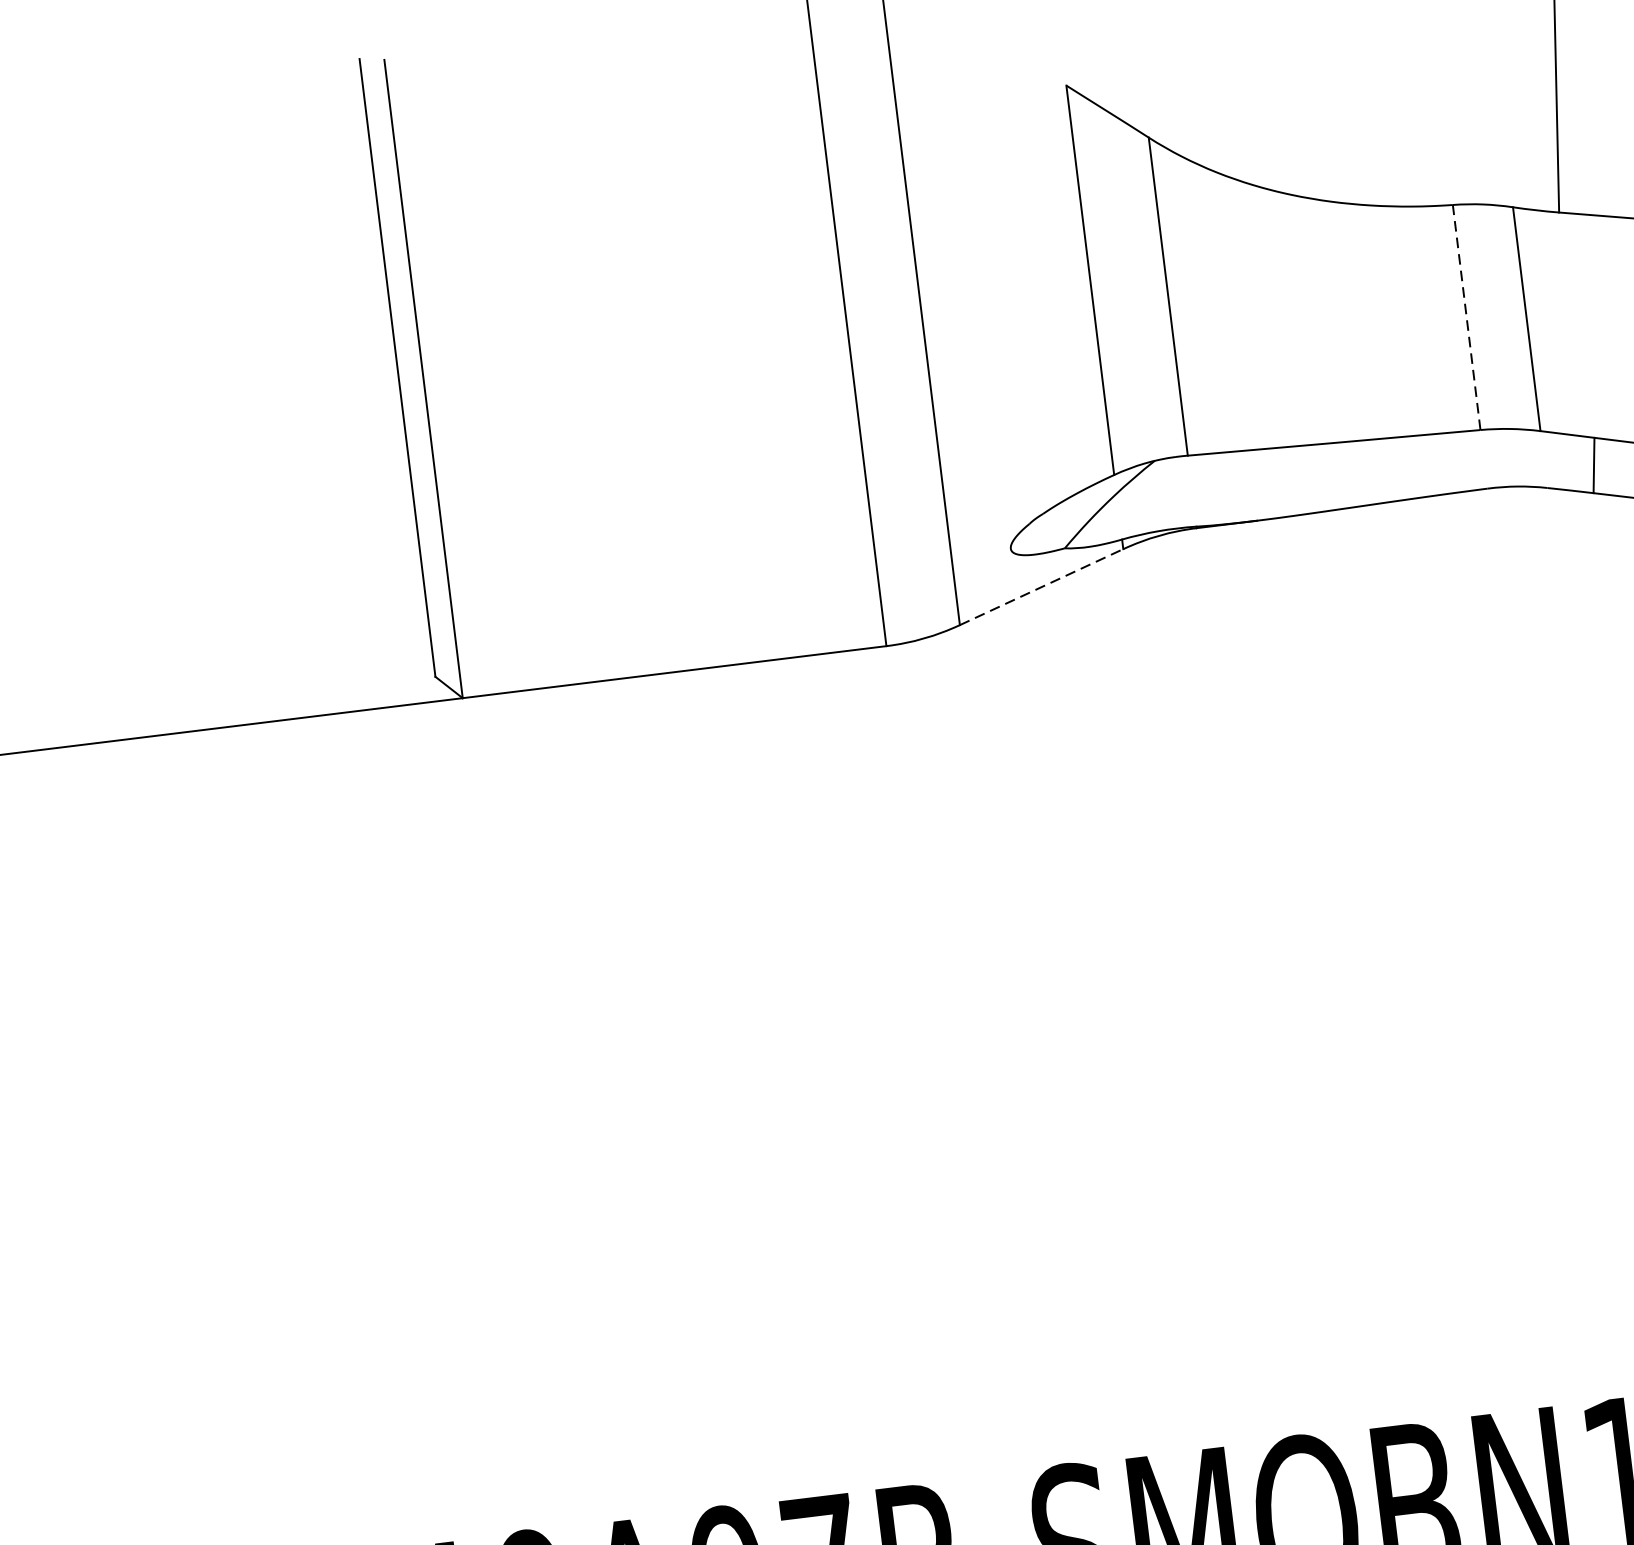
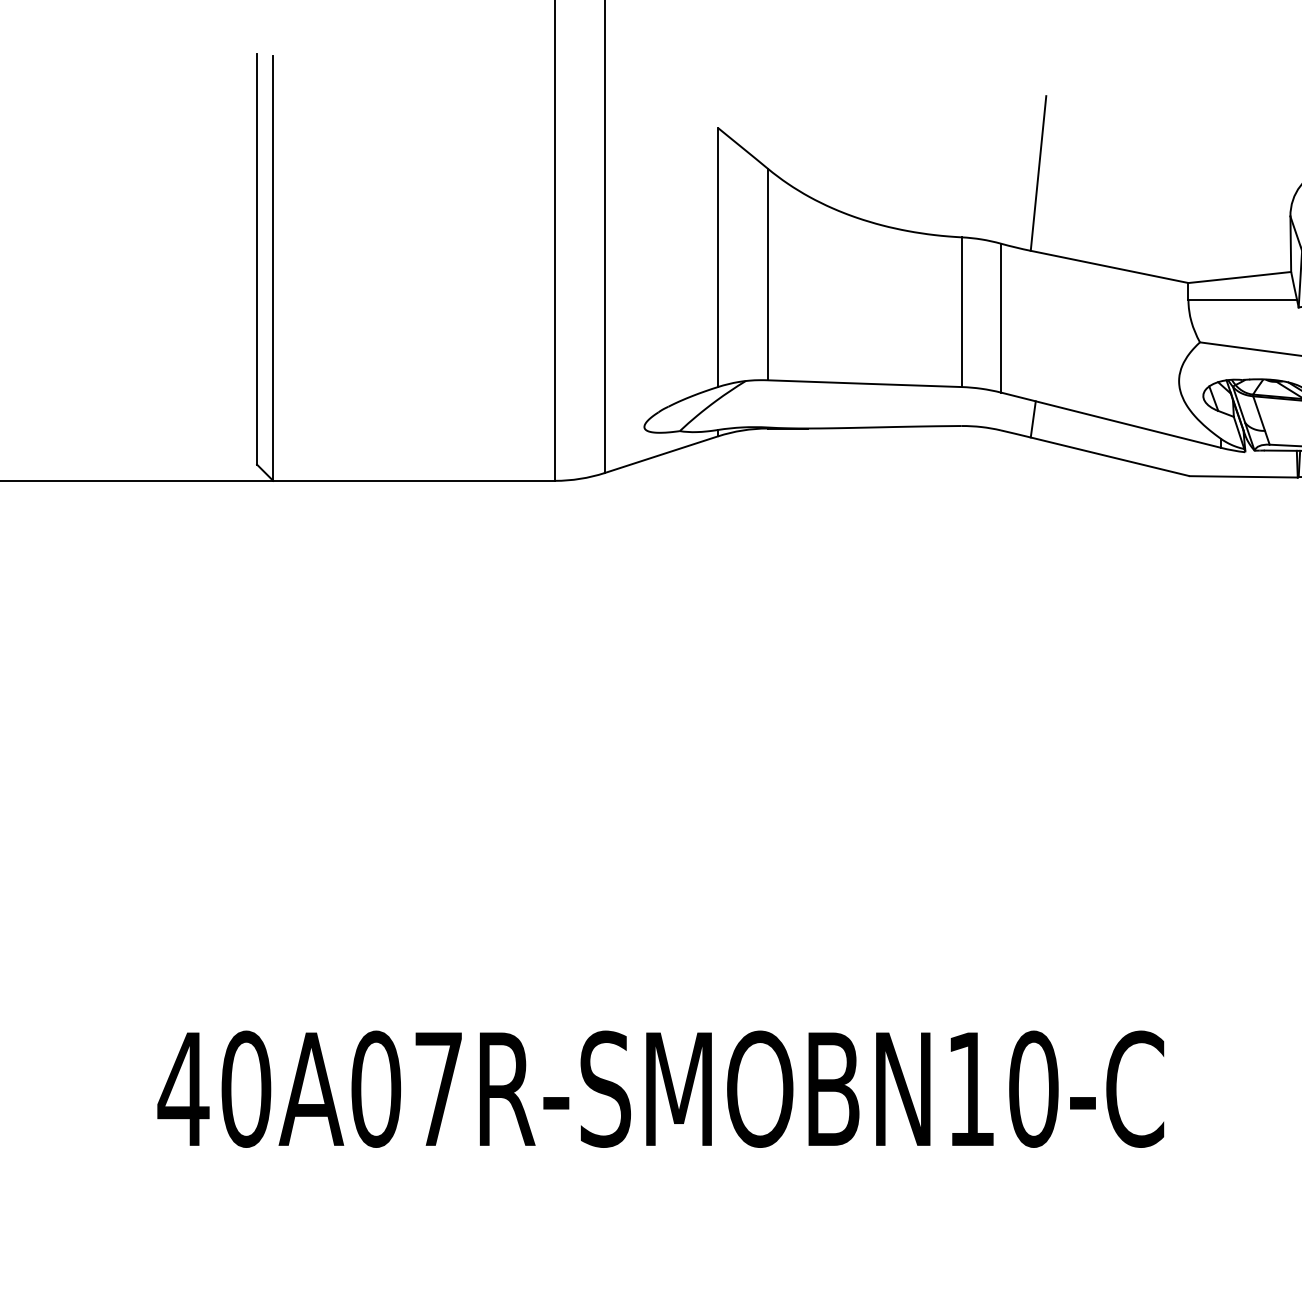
line: (1466, 318) -> (961, 312), dashed -> solid
line: (1041, 586) -> (661, 454), dashed -> solid

